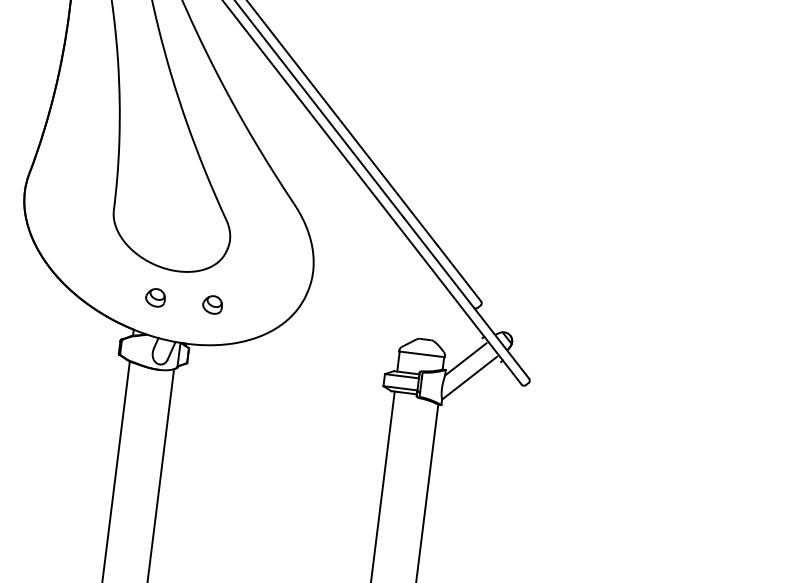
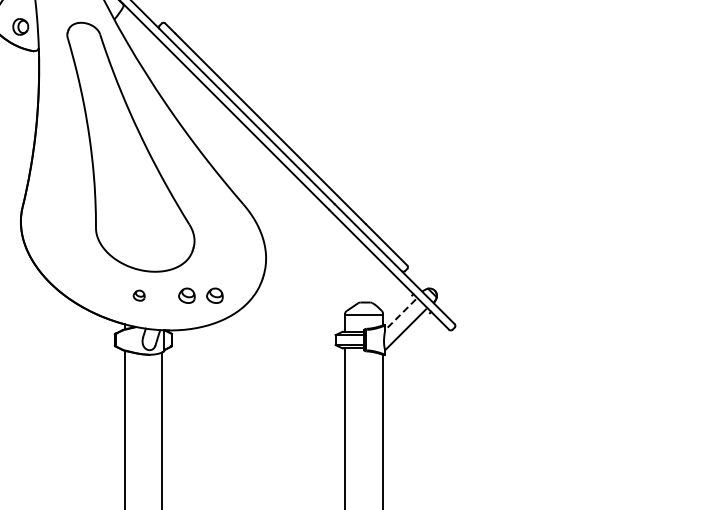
part: (154, 297) -> (138, 295), size x0.7
part: (245, 308) -> (214, 295), added
line: (465, 359) -> (400, 314), solid -> dashed

